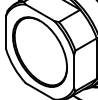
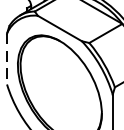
line: (6, 32) -> (7, 59), solid -> dashed

